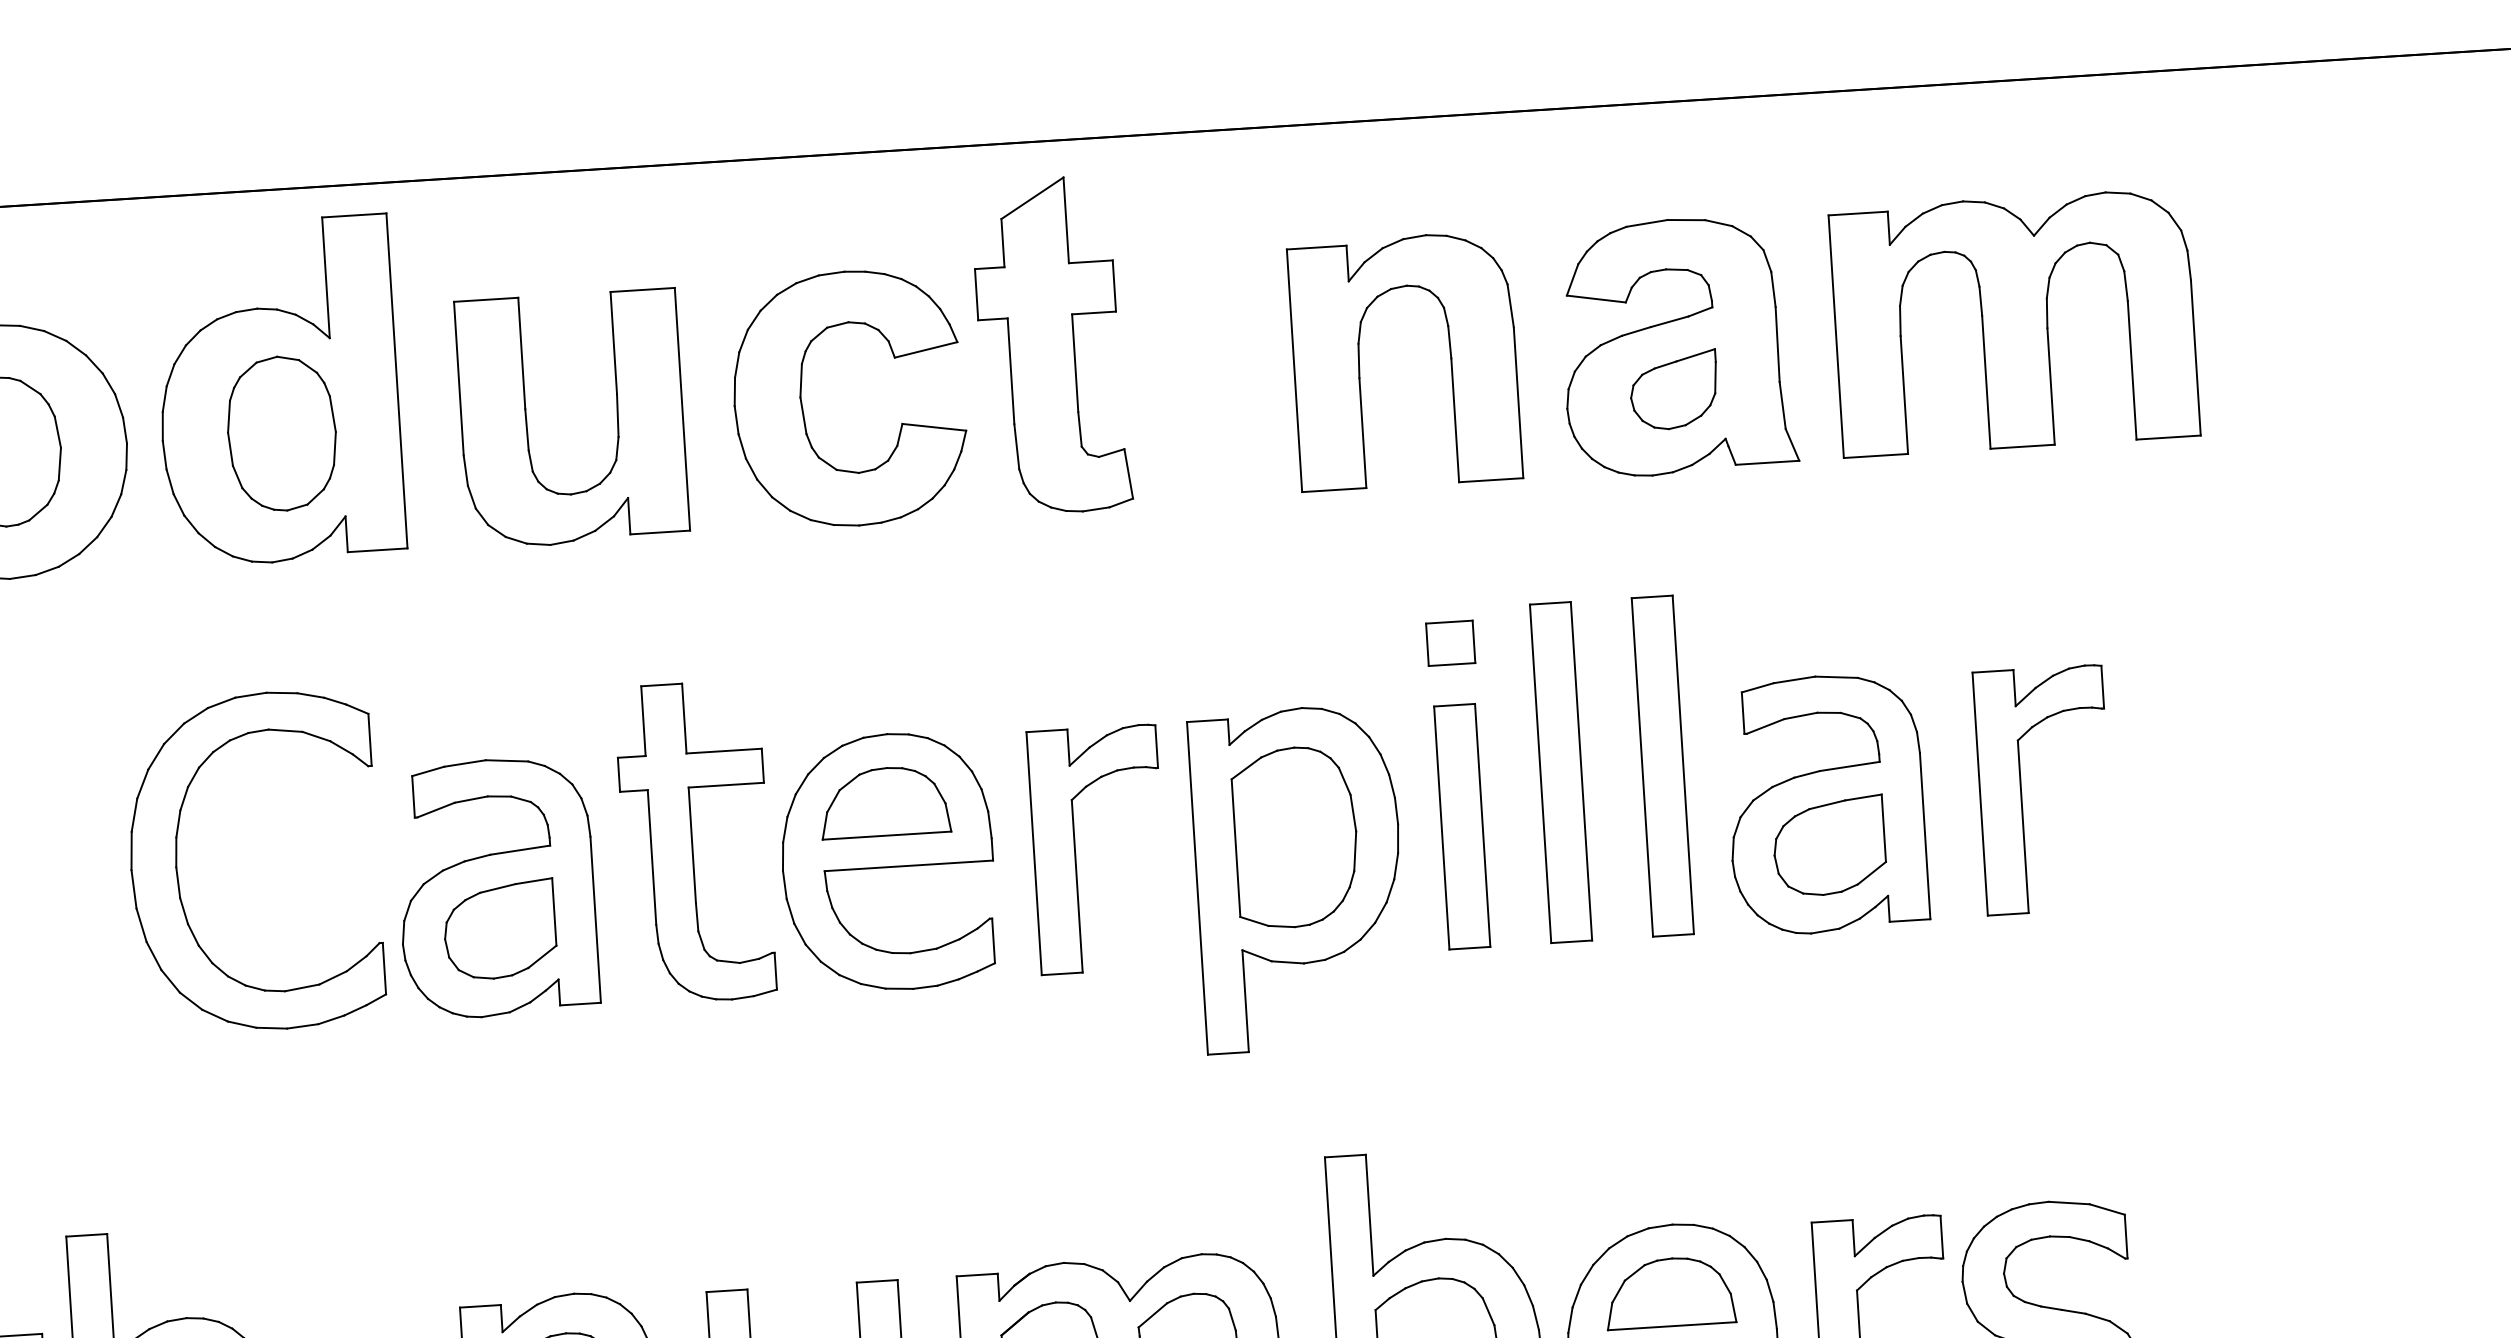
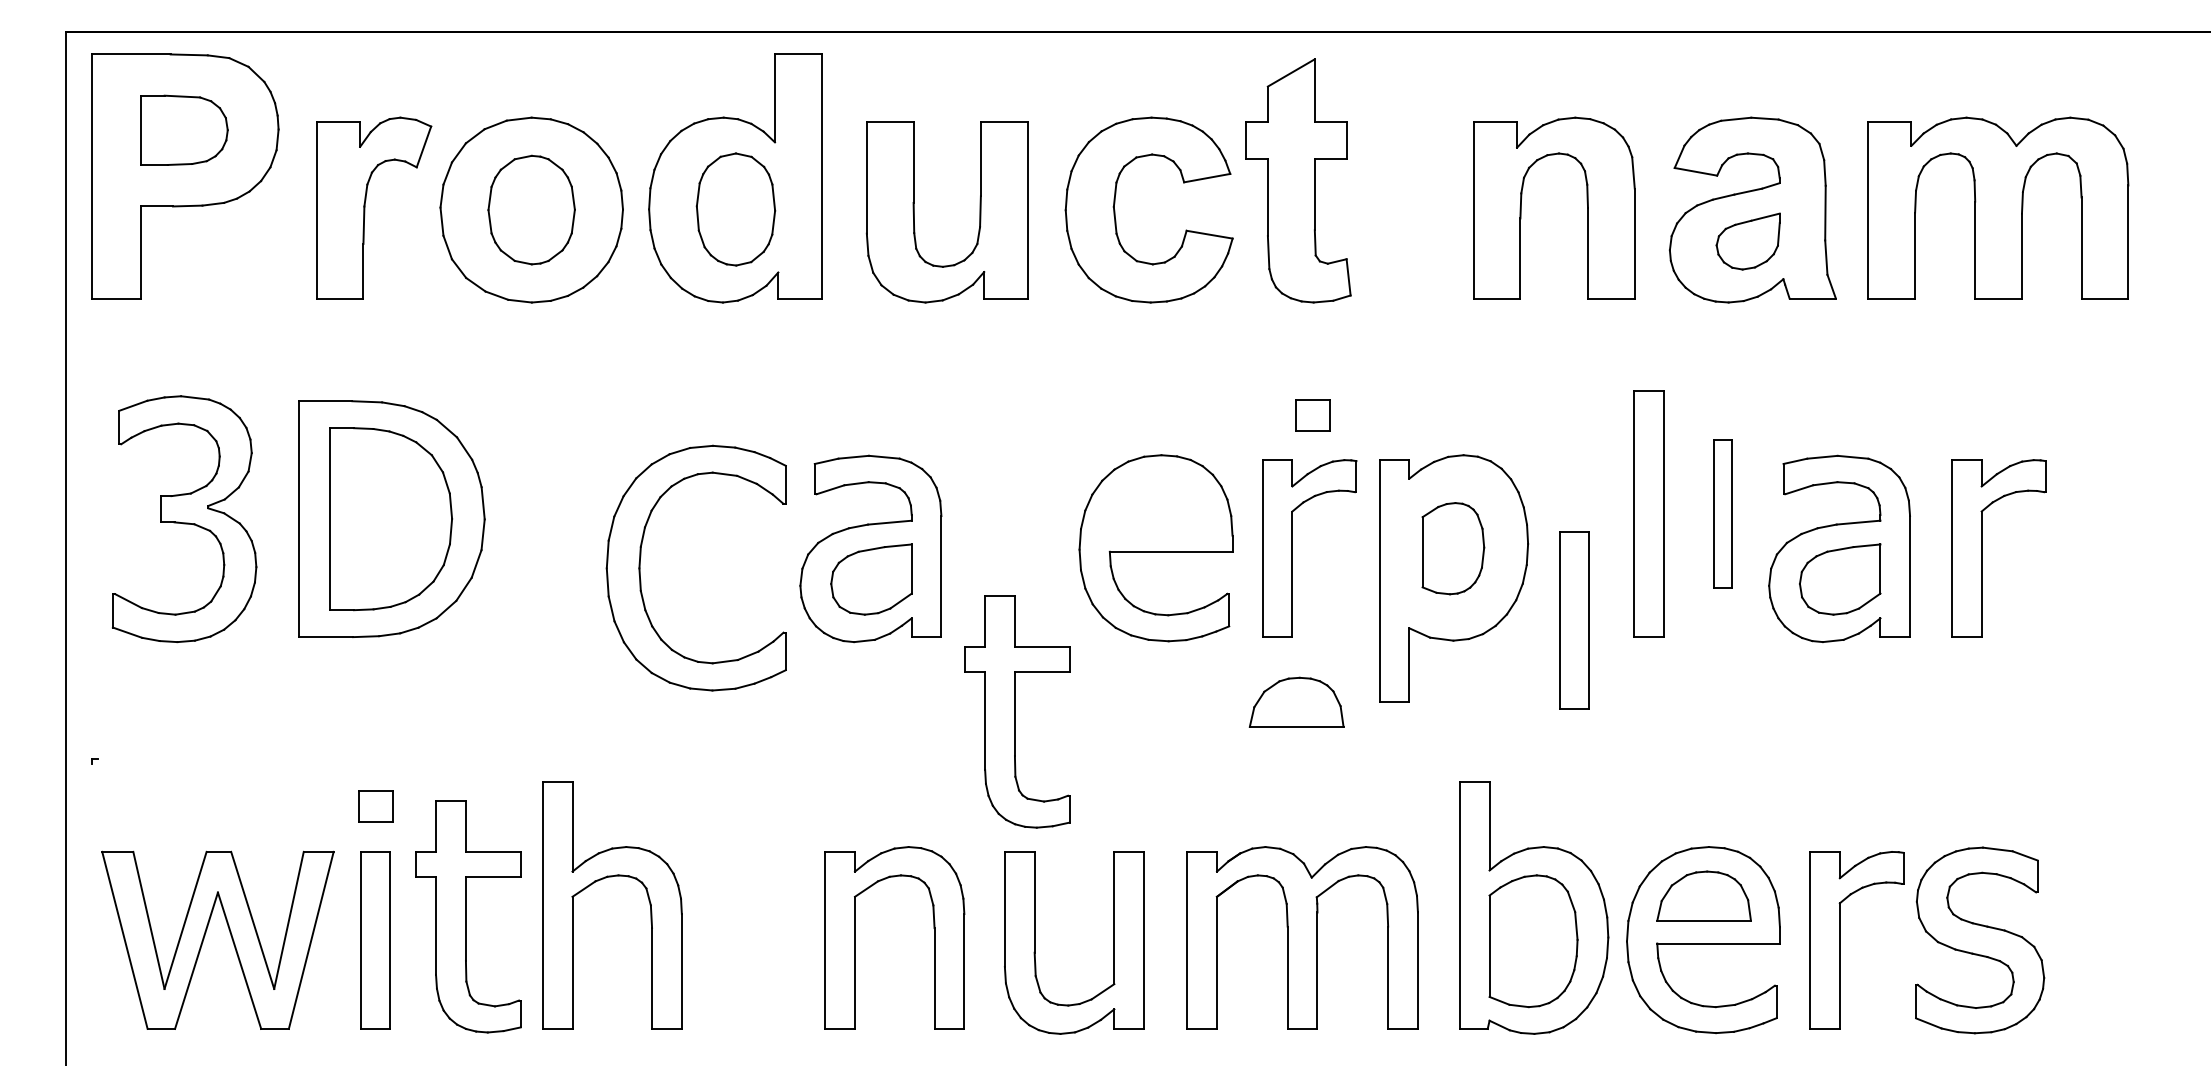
part: (1450, 643) -> (1312, 415), moved
part: (1662, 765) -> (1722, 513), size x0.6
part: (884, 800) -> (1296, 701), moved
part: (1462, 826) -> (1574, 620), moved
part: (1296, 836) -> (1453, 548), size x0.7
part: (695, 841) -> (1017, 711), moved
part: (177, 865) -> (640, 567), moved

